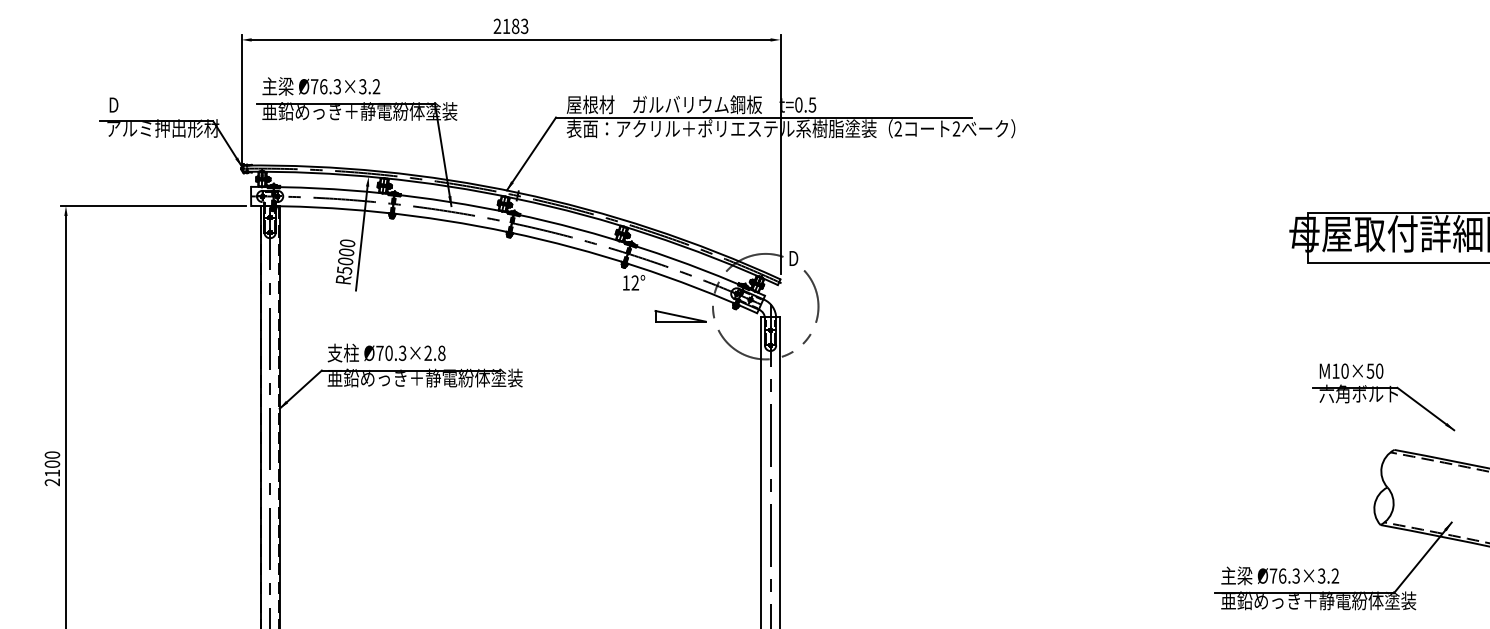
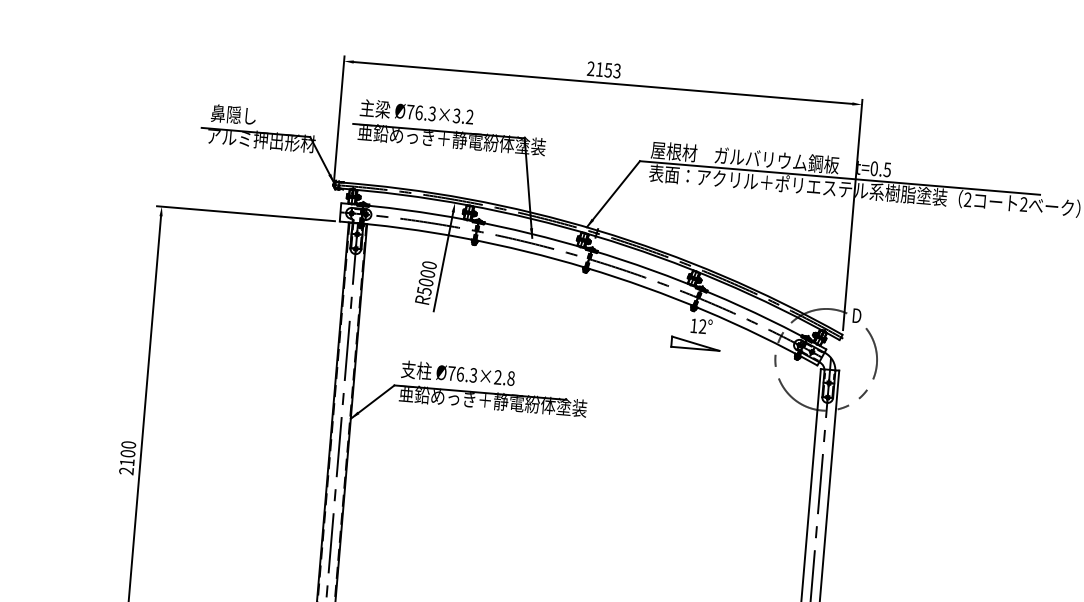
text: (515, 25) -> (608, 69), 2183 -> 2153
text: (132, 104) -> (233, 114), D -> 鼻隠し
part: (680, 316) -> (695, 343), moved
text: (388, 352) -> (459, 373), Ø70.3×2.8 -> Ø76.3×2.8

